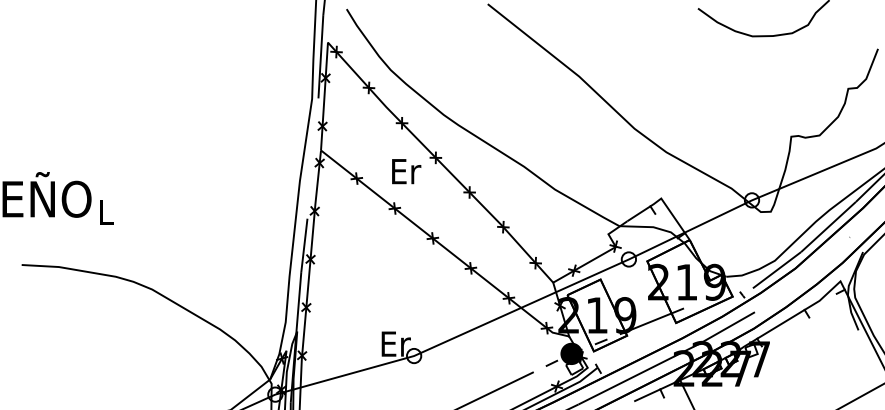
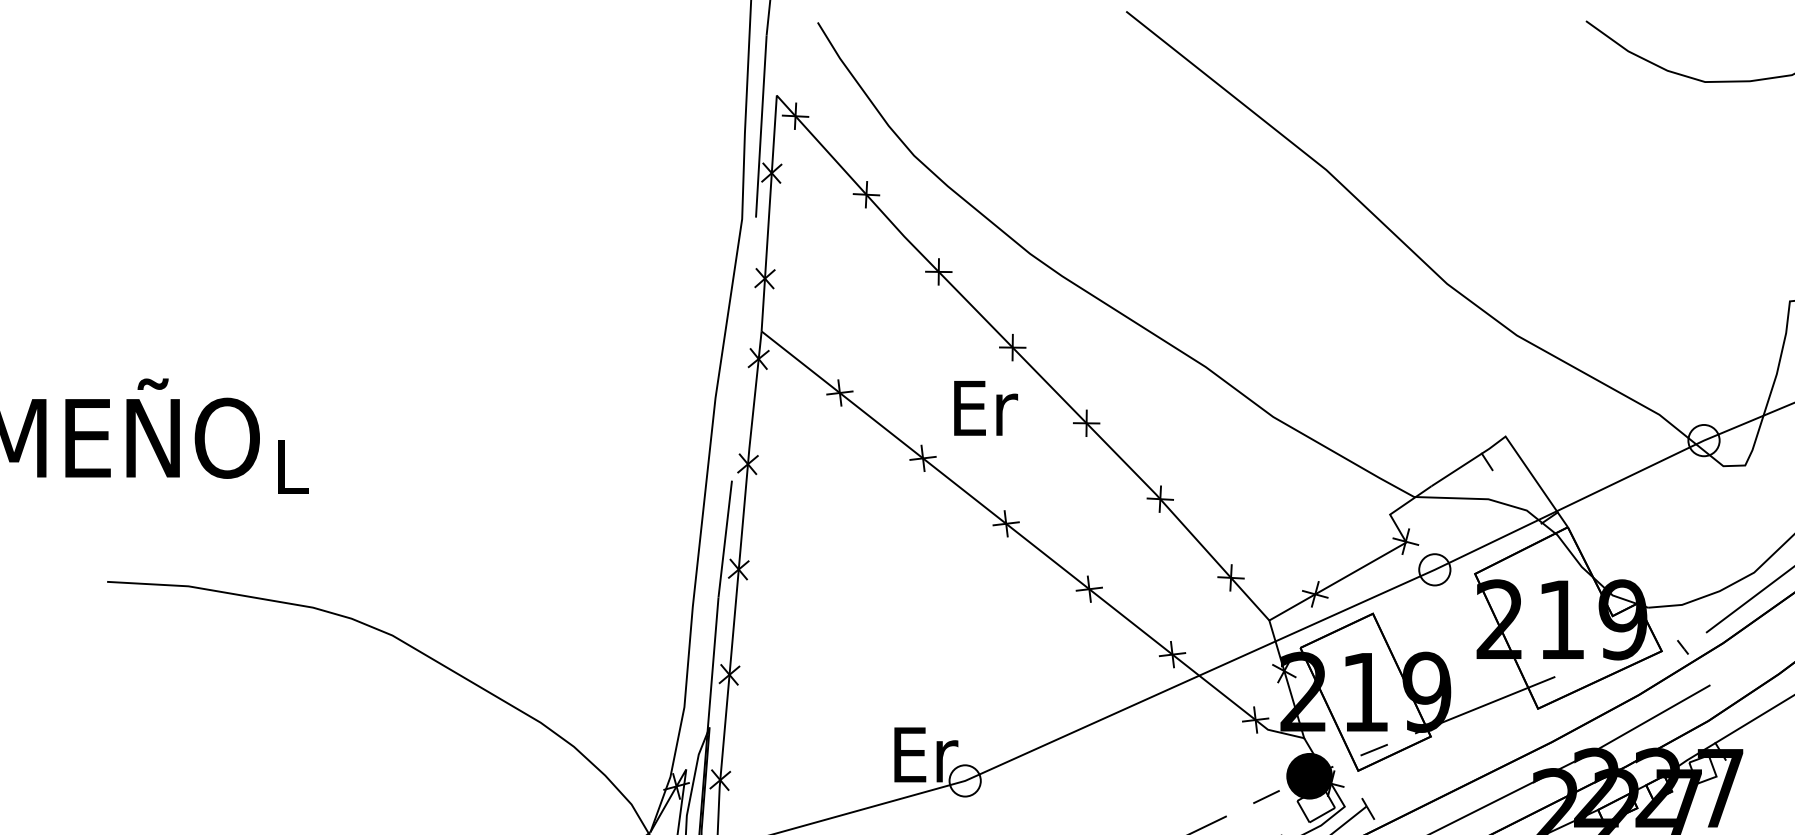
text: (406, 171) -> (985, 408), moved

